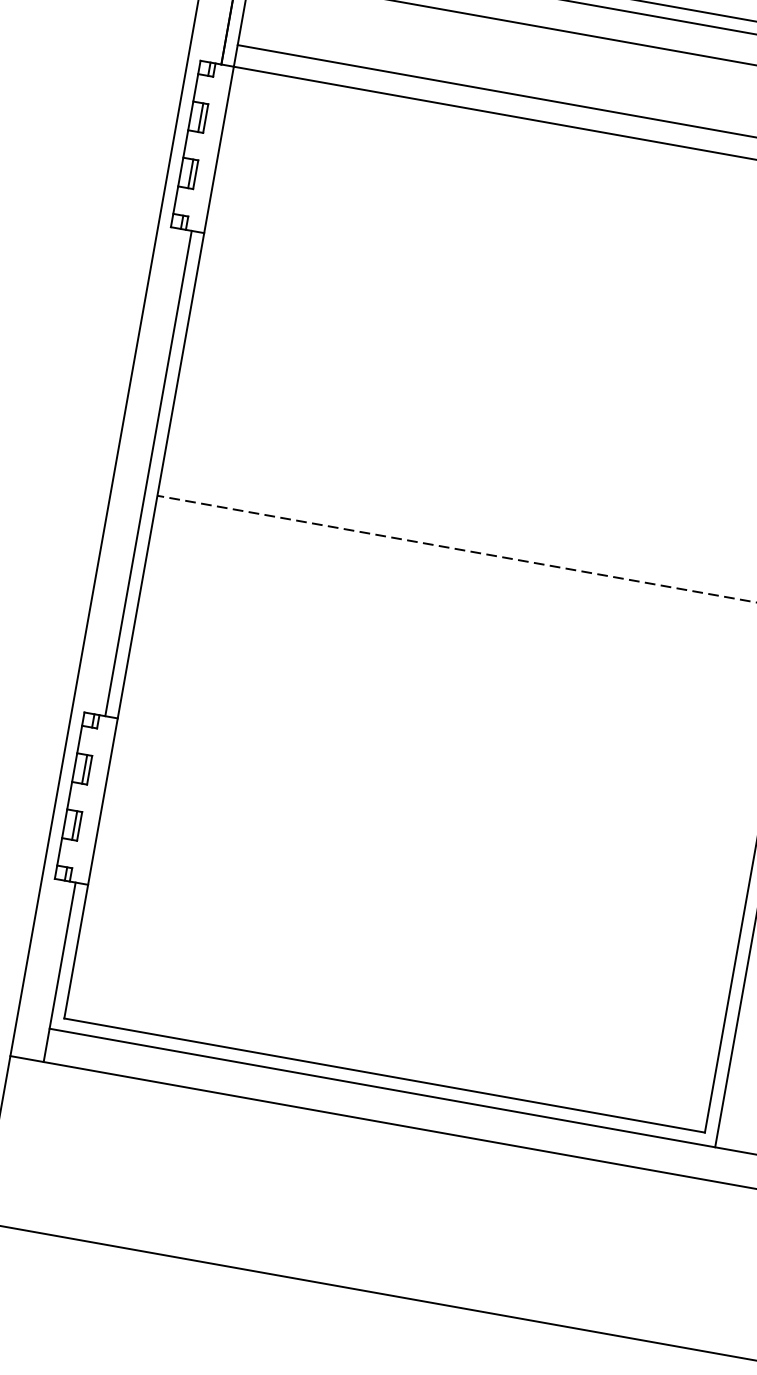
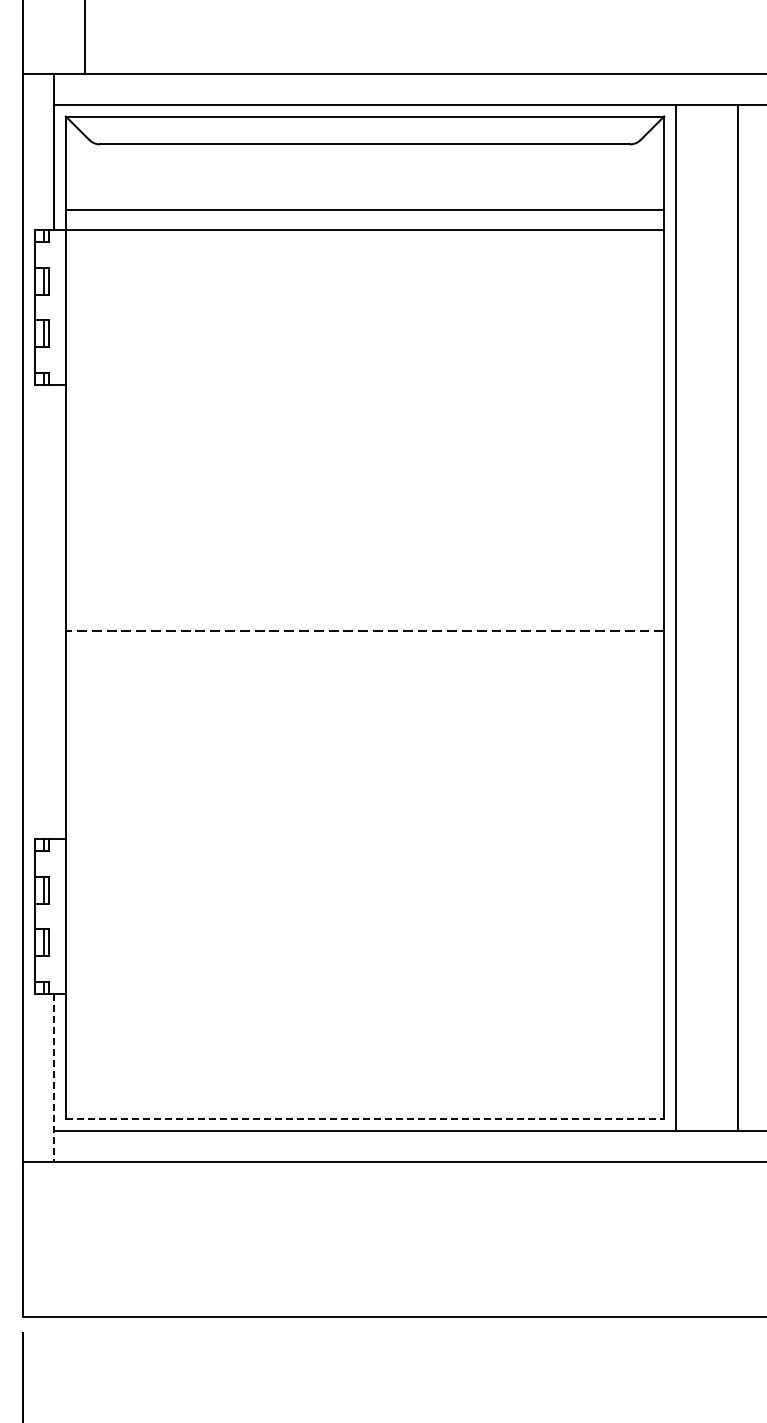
line: (148, 473) -> (54, 611), removed
line: (60, 971) -> (54, 1077), solid -> dashed
line: (385, 1075) -> (365, 1118), solid -> dashed

